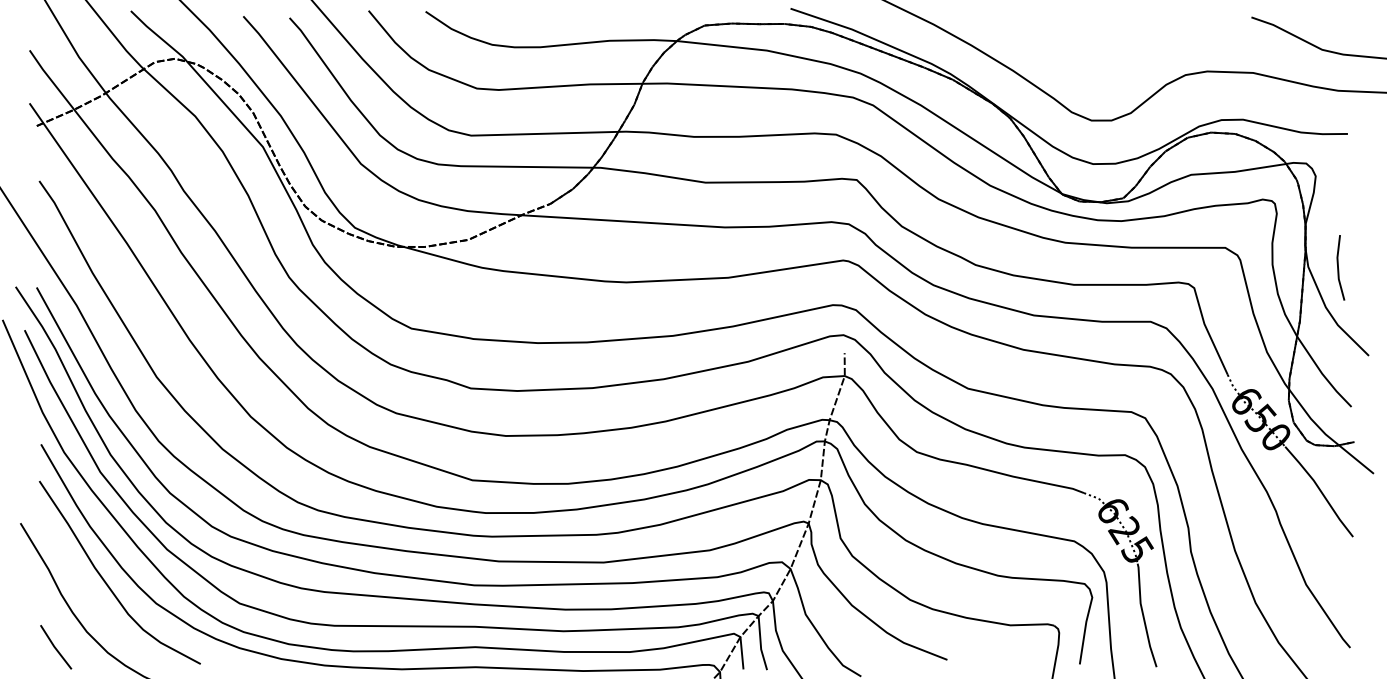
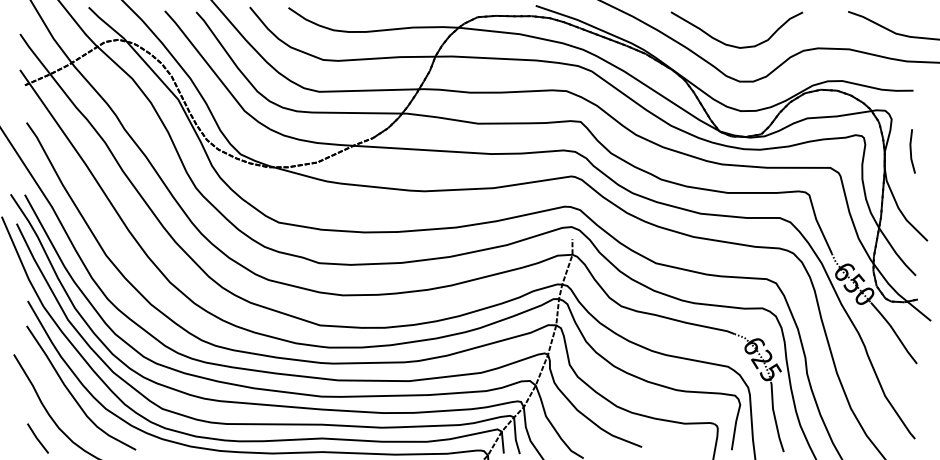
curve: (1083, 67) -> (734, 45), added
line: (1339, 267) -> (911, 151), moved

